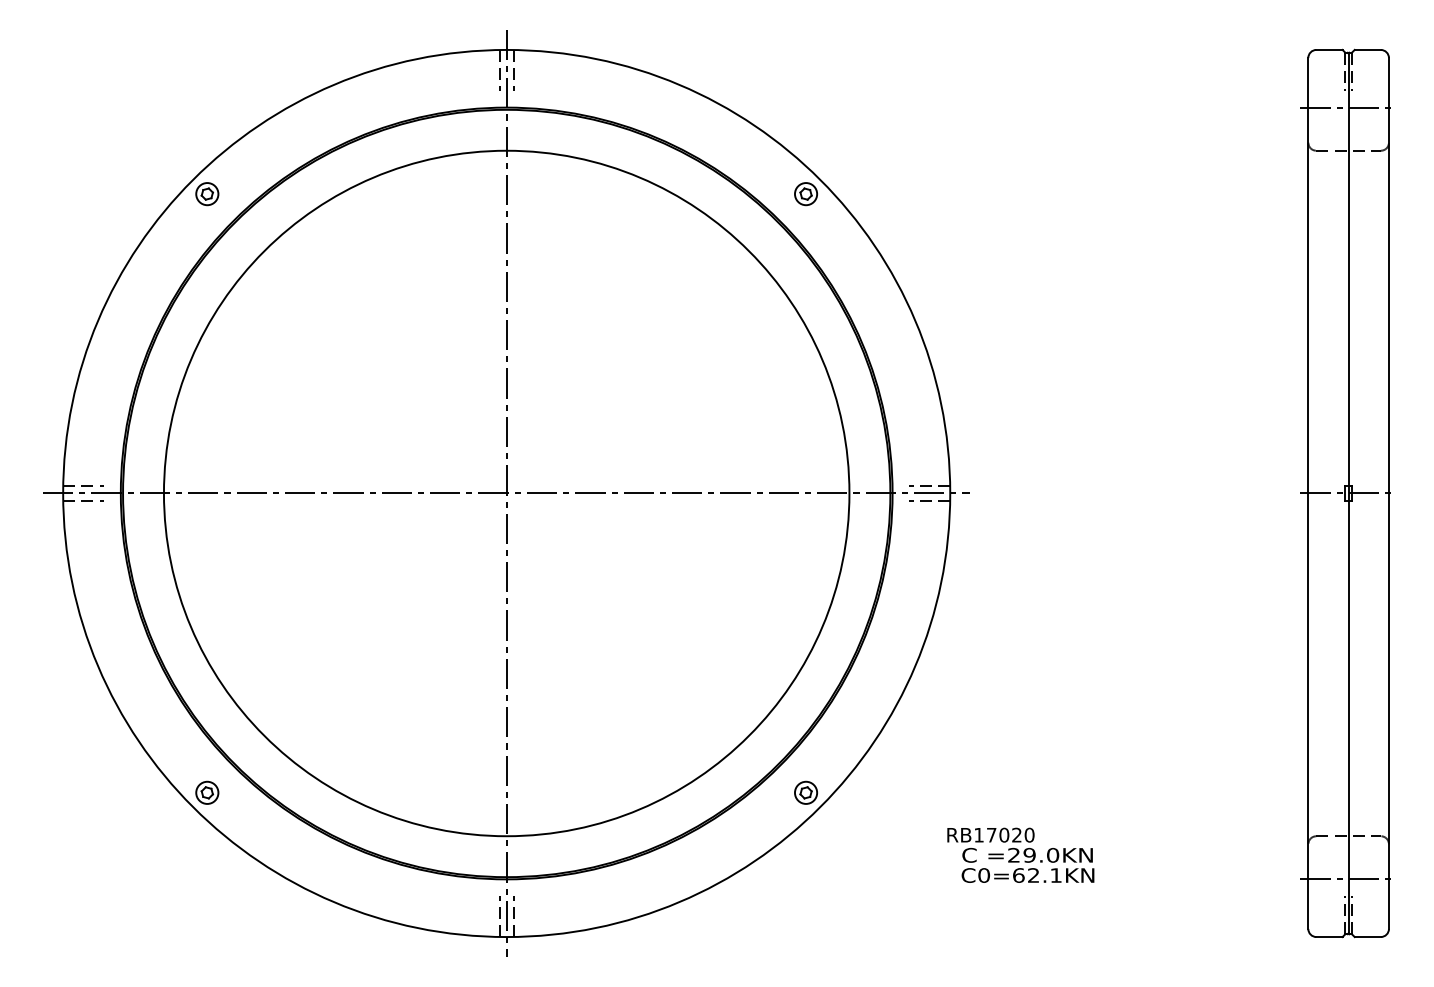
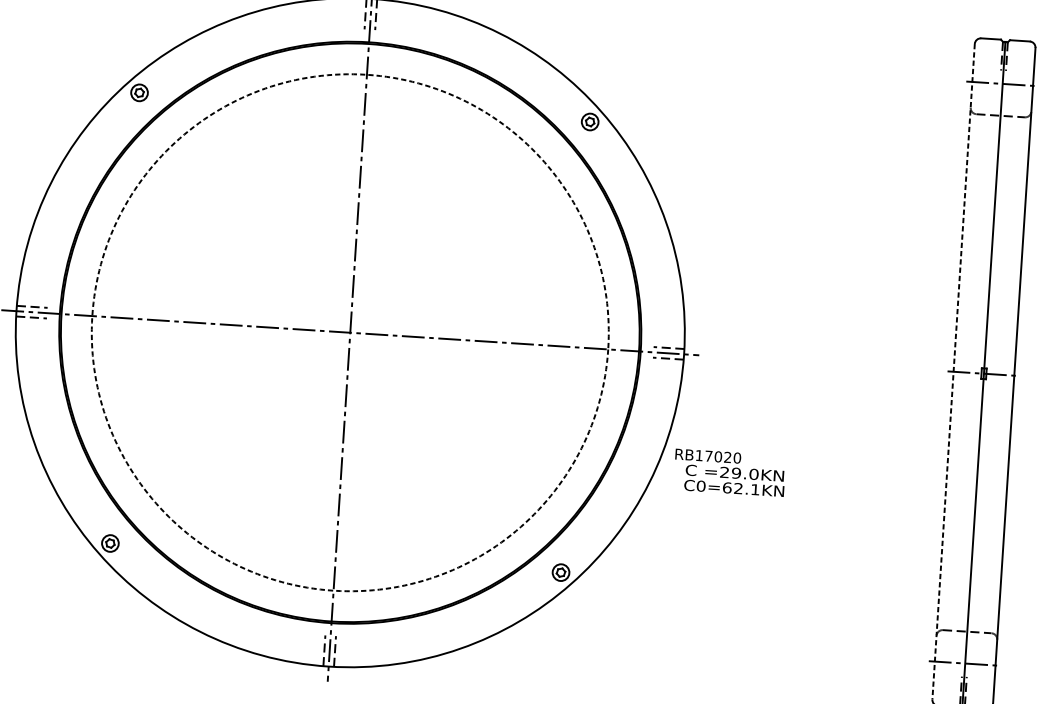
circle: (506, 493) -> (350, 332), solid -> dashed
line: (1308, 493) -> (953, 371), solid -> dashed
text: (1020, 854) -> (729, 472), moved

